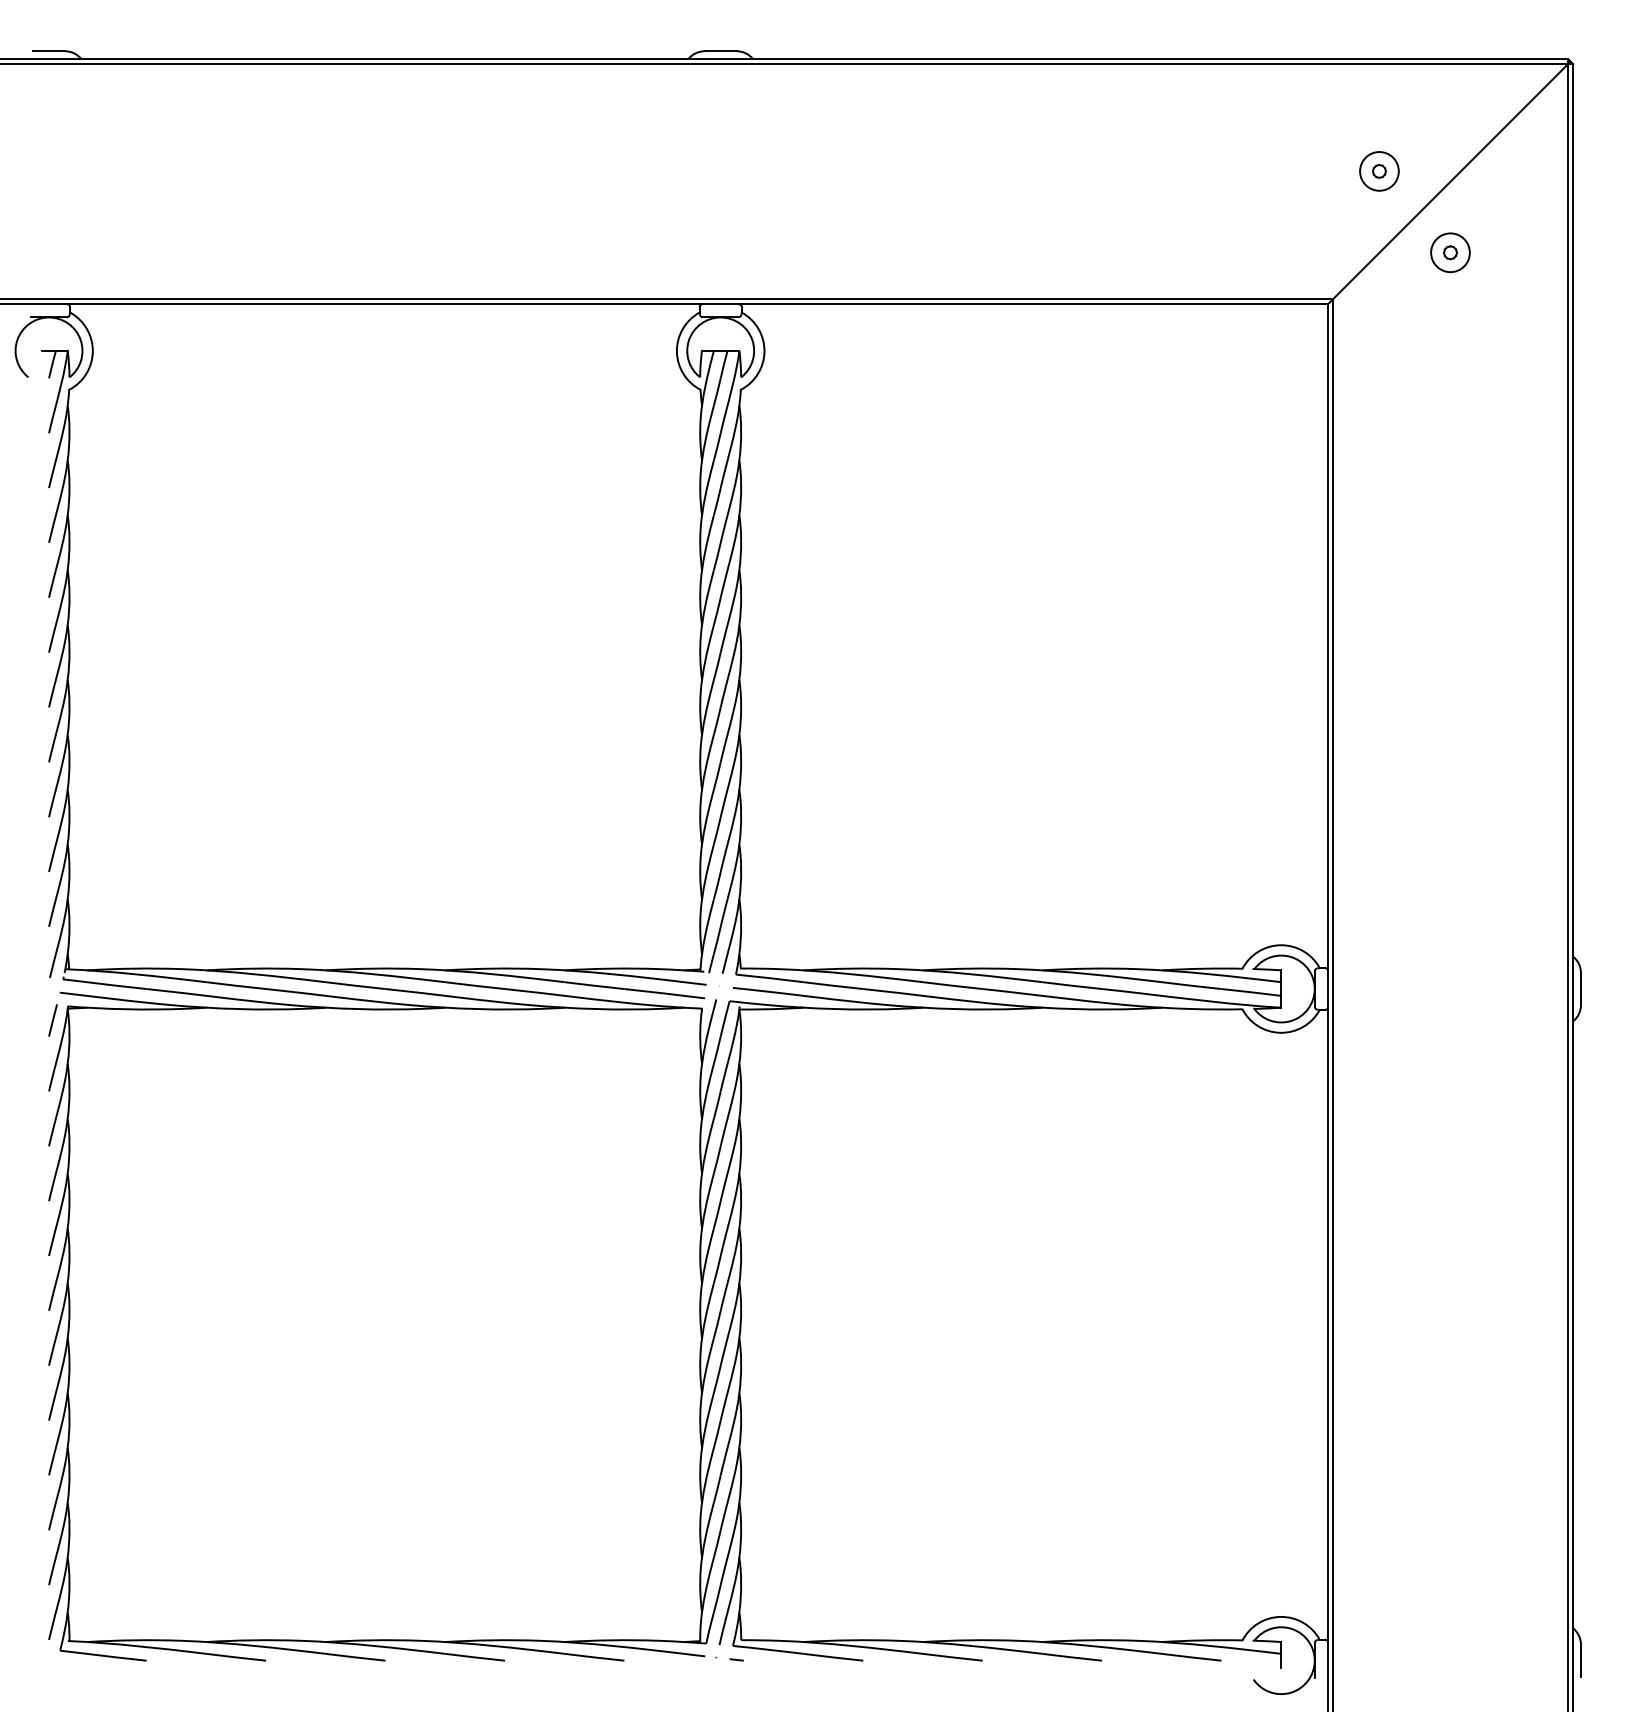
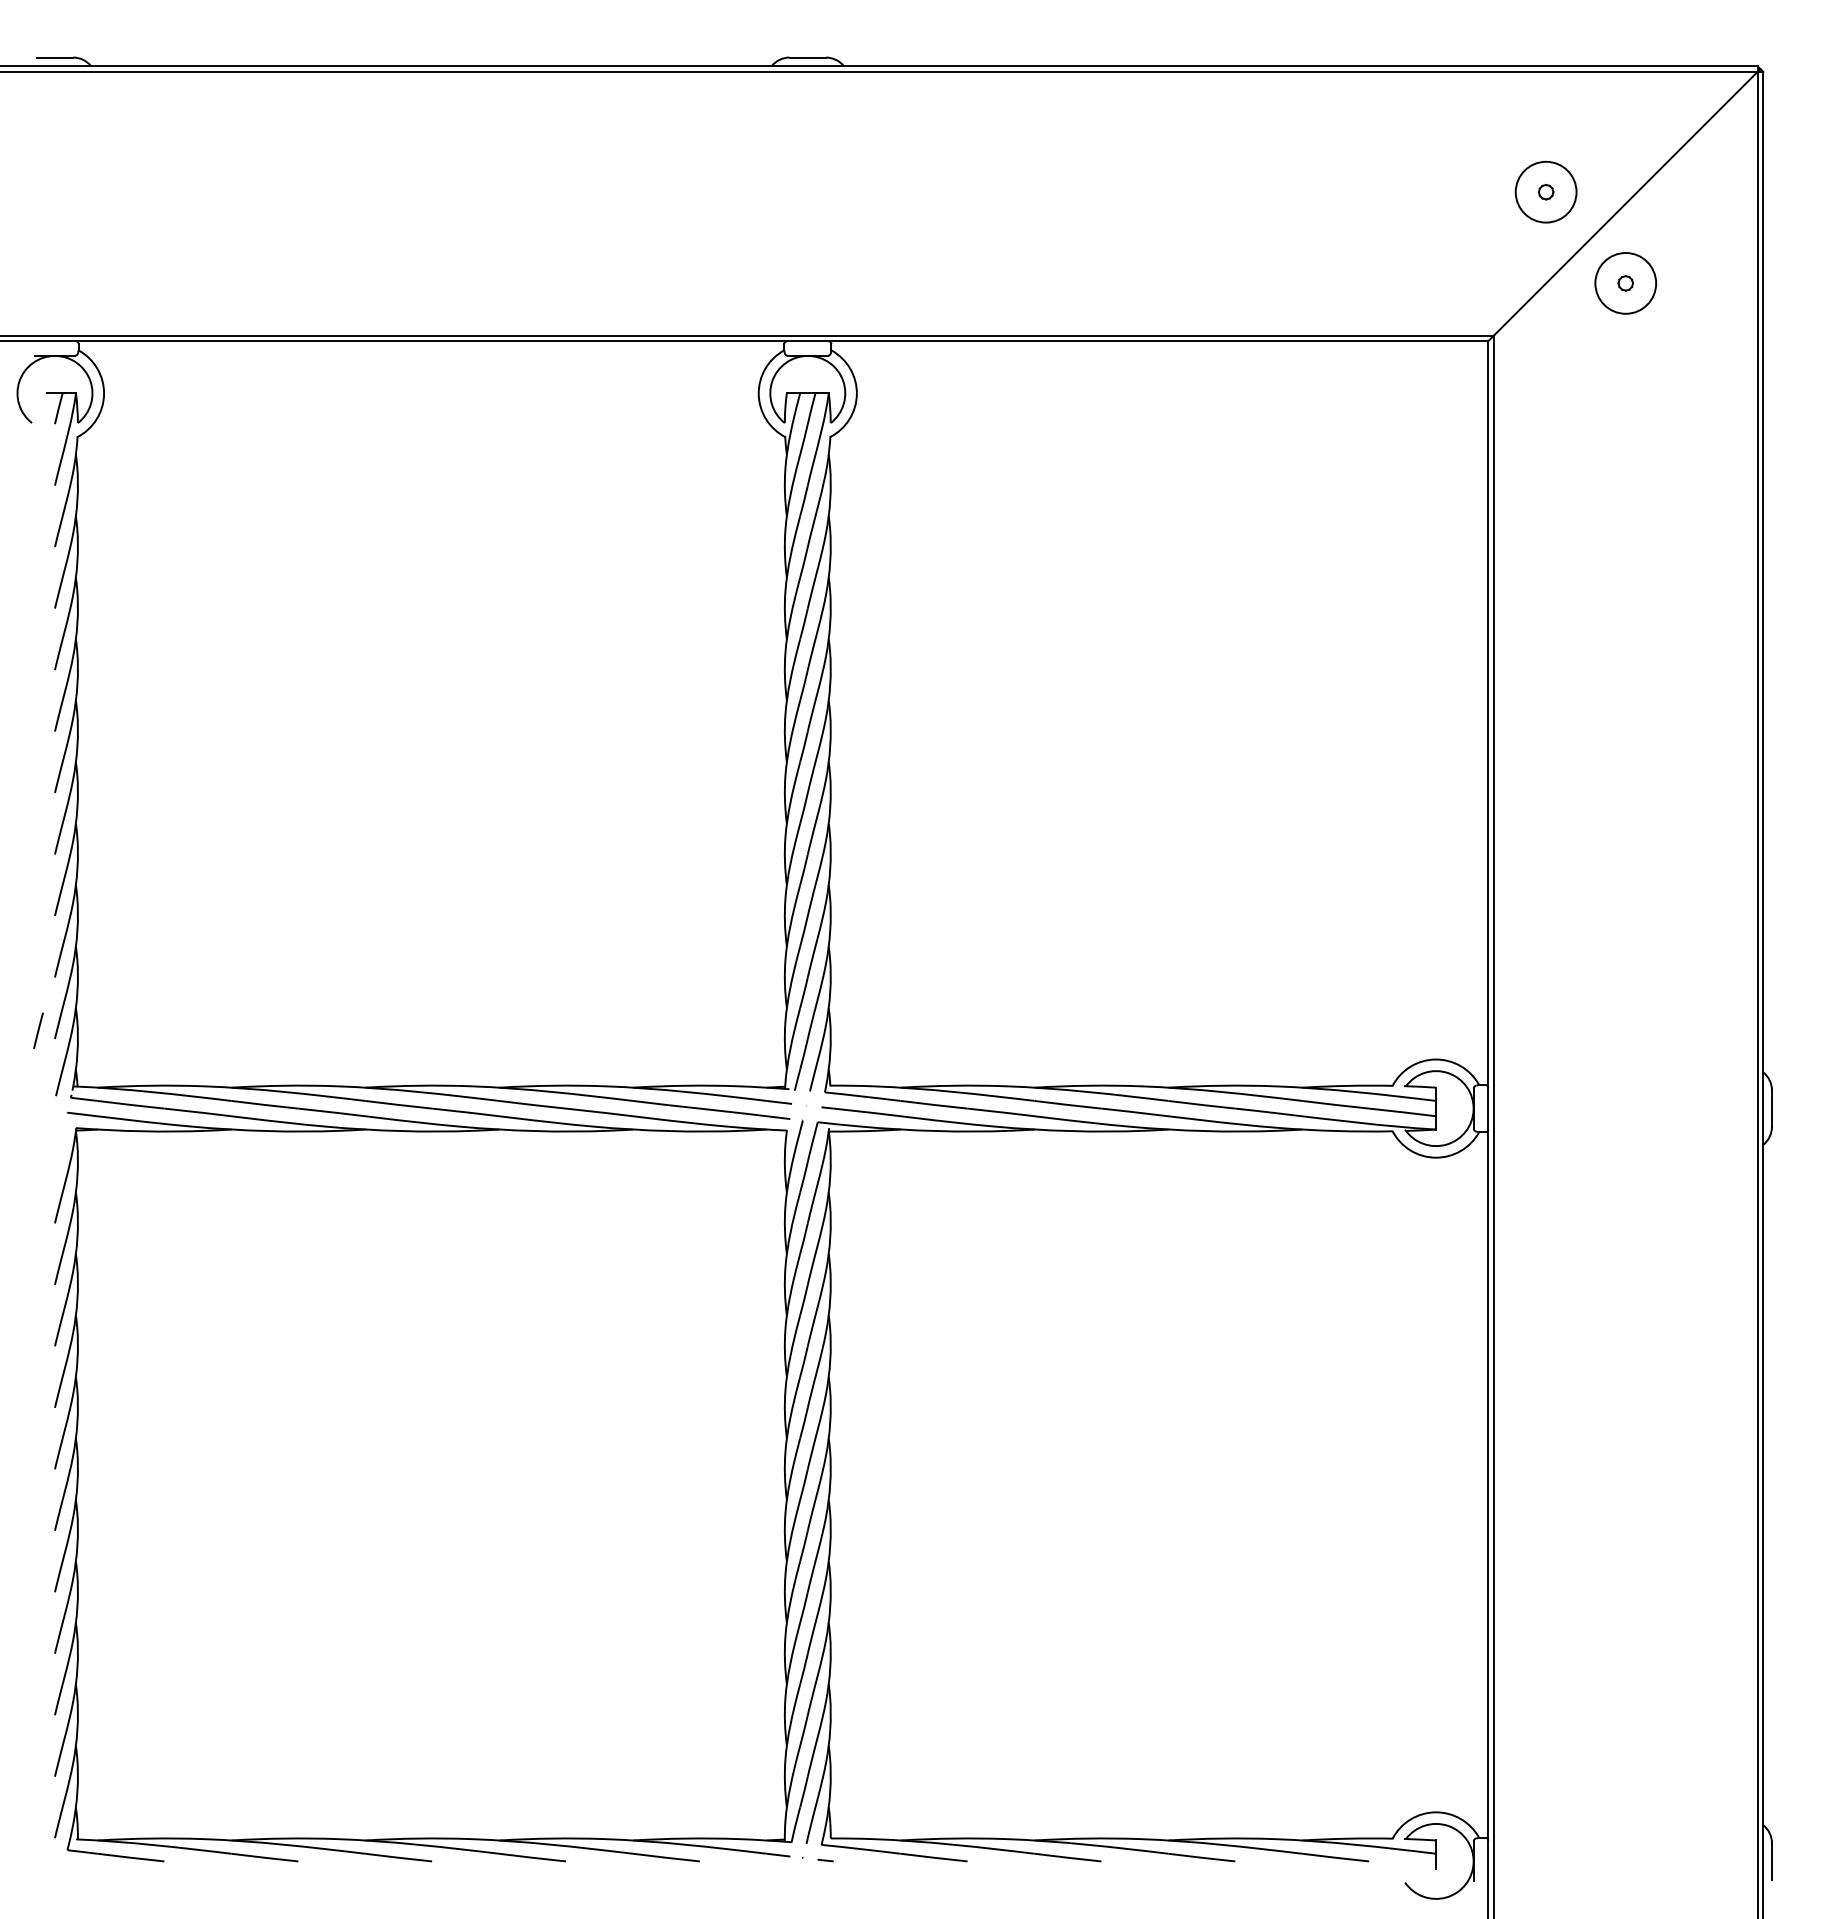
circle: (1378, 170) -> (1545, 191), size x1.4
circle: (1450, 252) -> (1625, 283), size x1.4
line: (53, 1020) -> (38, 1030), moved

